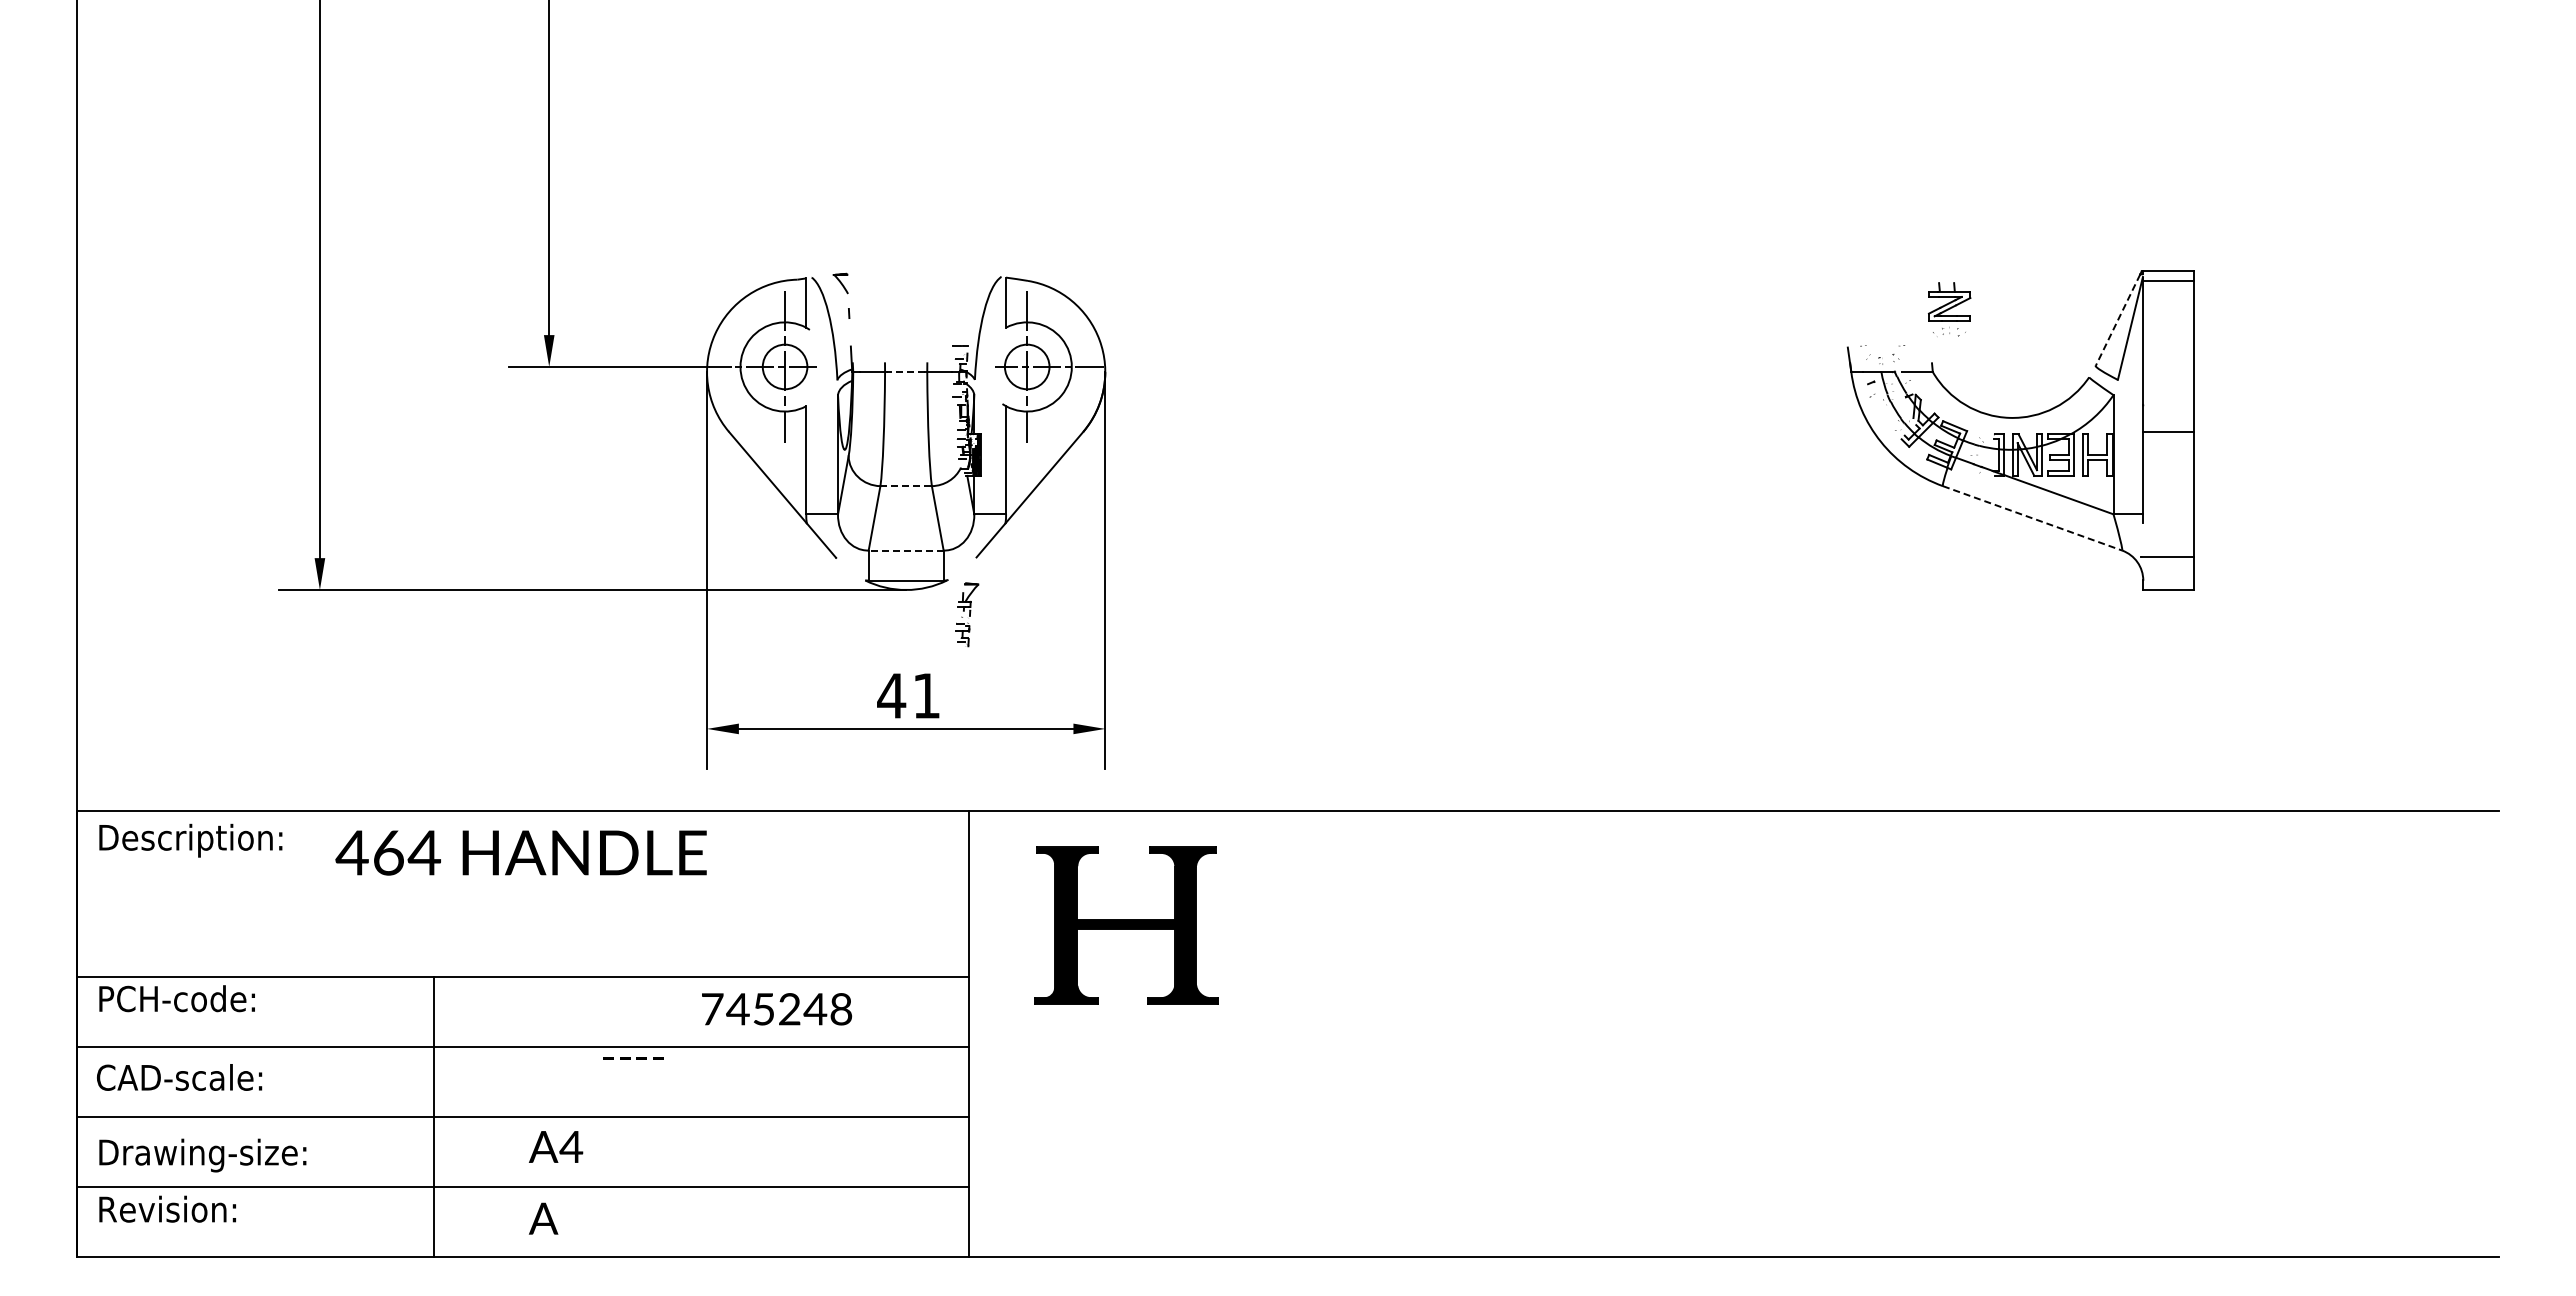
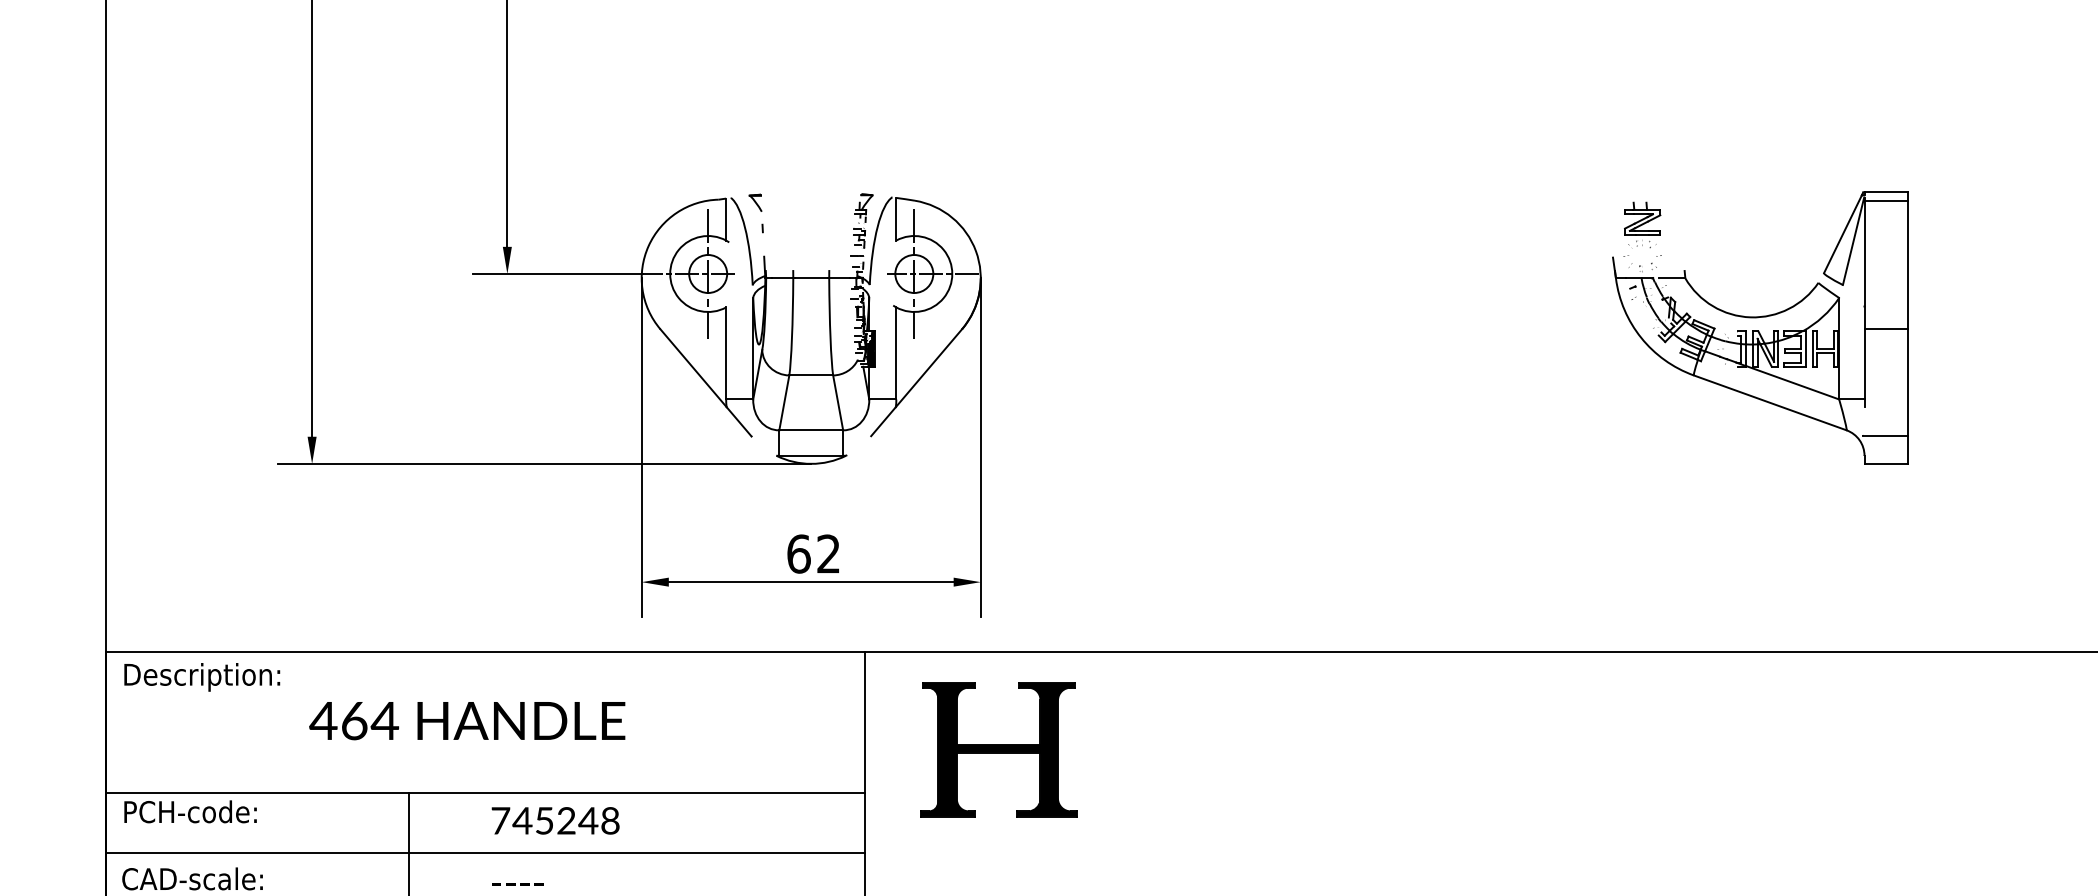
part: (1949, 309) -> (1642, 225), moved
line: (2118, 320) -> (1843, 234), dashed -> solid
line: (905, 372) -> (810, 278), dashed -> solid
line: (906, 486) -> (811, 375), dashed -> solid
line: (2033, 518) -> (1771, 403), dashed -> solid
line: (905, 550) -> (810, 430), dashed -> solid
part: (967, 614) -> (863, 220), moved
text: (908, 695) -> (813, 553), 41 -> 62
text: (520, 852) -> (466, 720), moved
text: (777, 1009) -> (556, 821), moved
text: (633, 1058) -> (517, 884), moved

